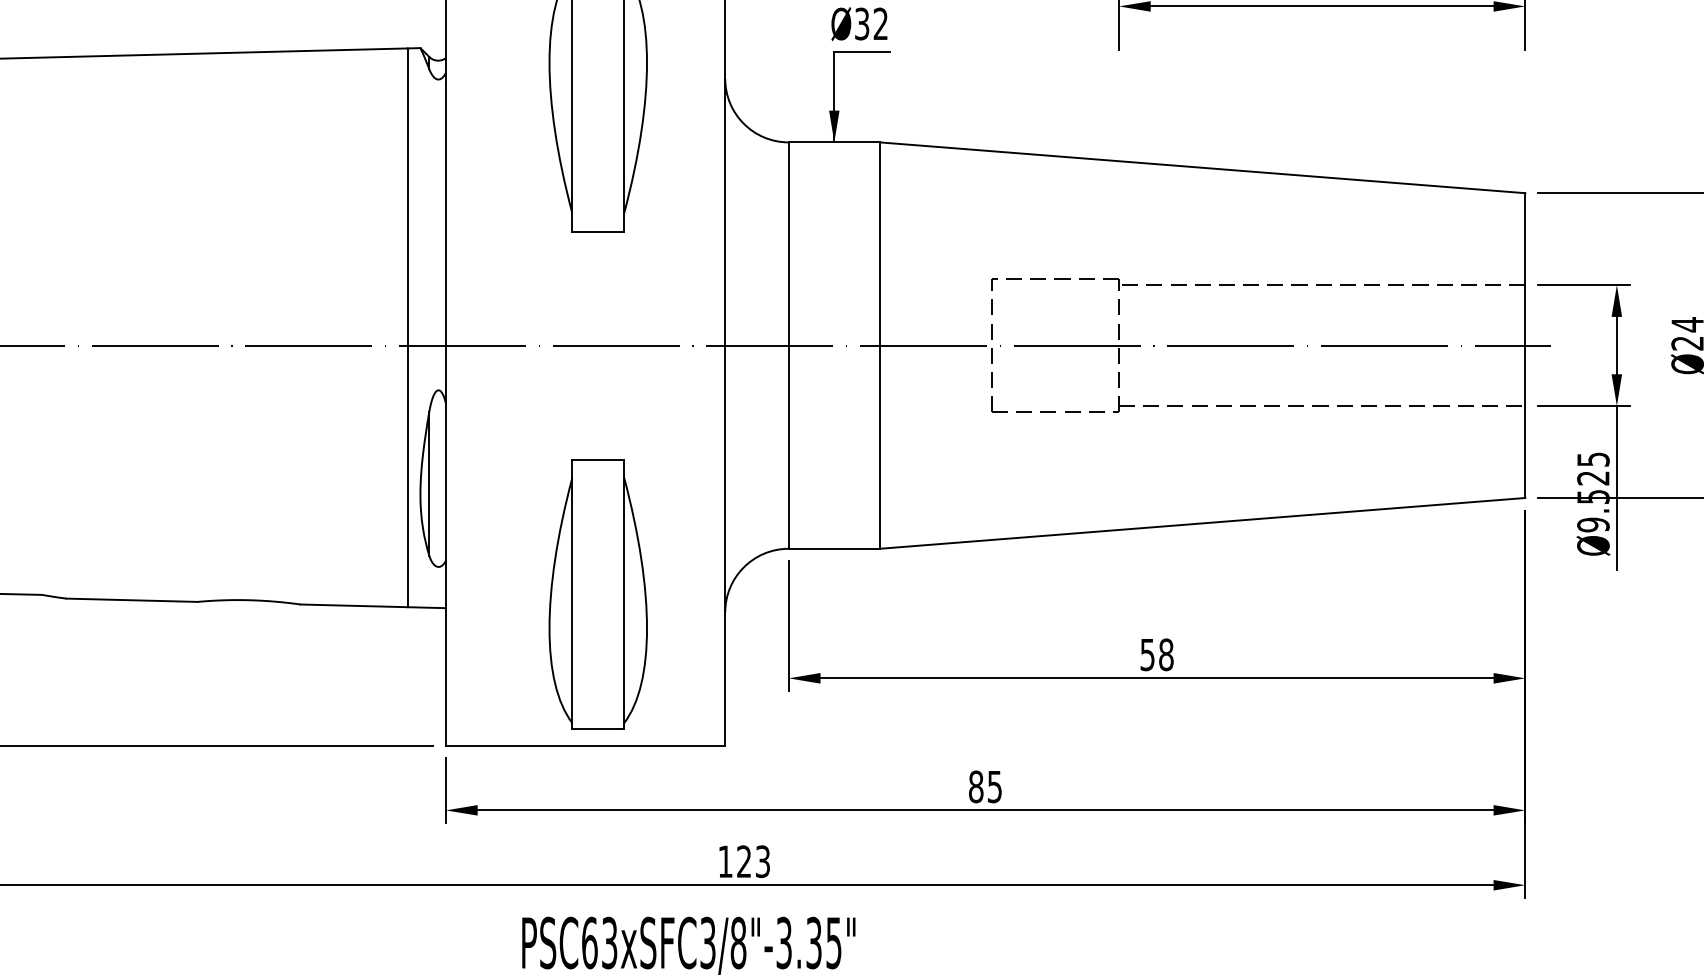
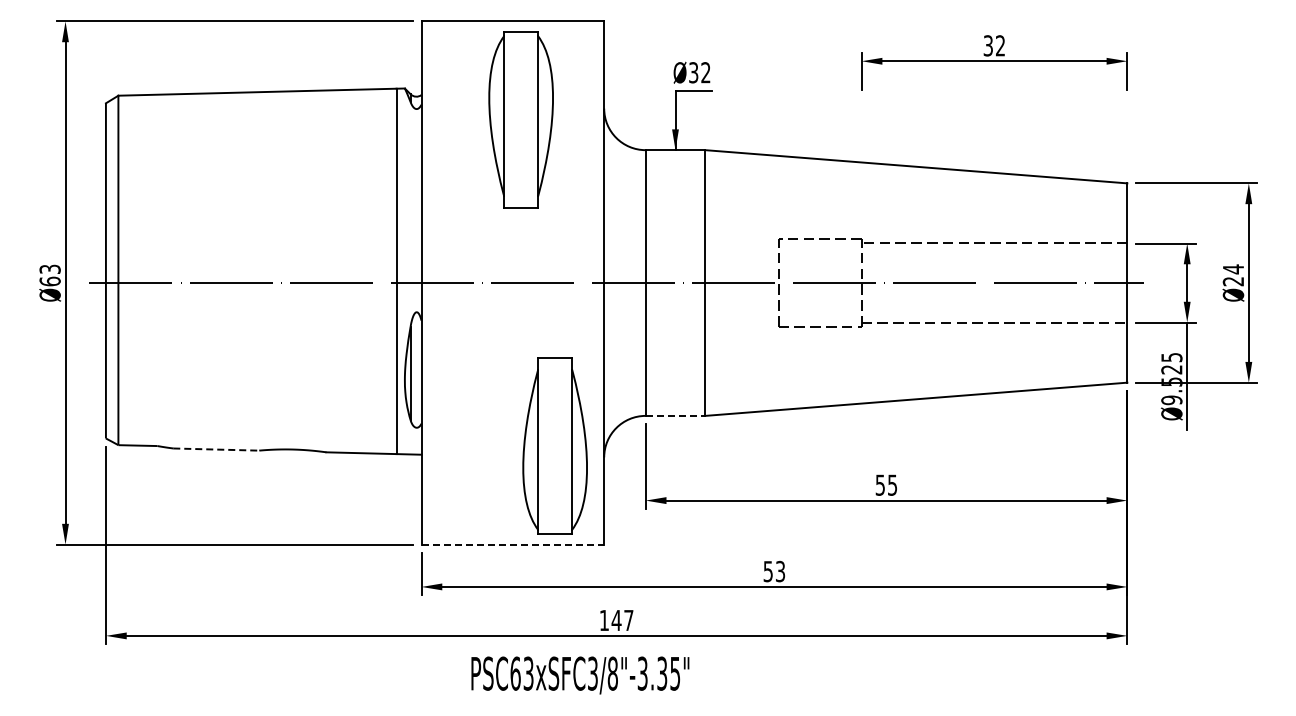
line: (834, 548) -> (675, 415), solid -> dashed
part: (597, 594) -> (554, 445), moved
line: (132, 600) -> (216, 449), solid -> dashed
text: (1166, 653) -> (892, 484), 58 -> 55
line: (586, 745) -> (513, 544), solid -> dashed
text: (985, 786) -> (774, 571), 85 -> 53
text: (753, 861) -> (622, 620), 123 -> 147

